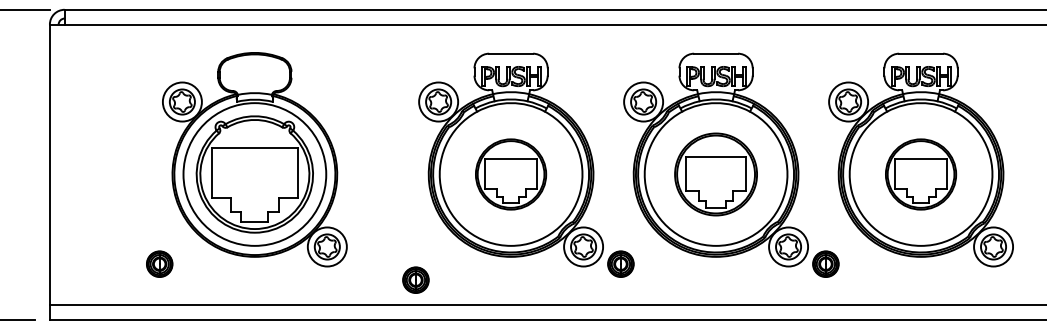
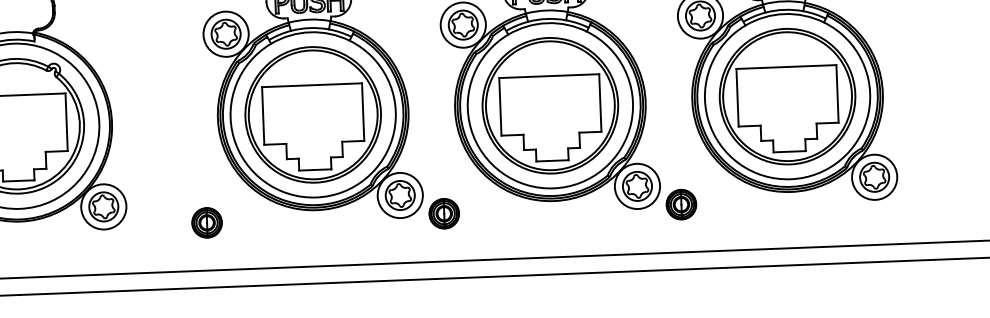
part: (510, 174) -> (312, 114), size x1.67
part: (715, 174) -> (549, 105), size x1.43
part: (920, 174) -> (786, 96), size x1.67
part: (415, 279) -> (206, 222), moved

